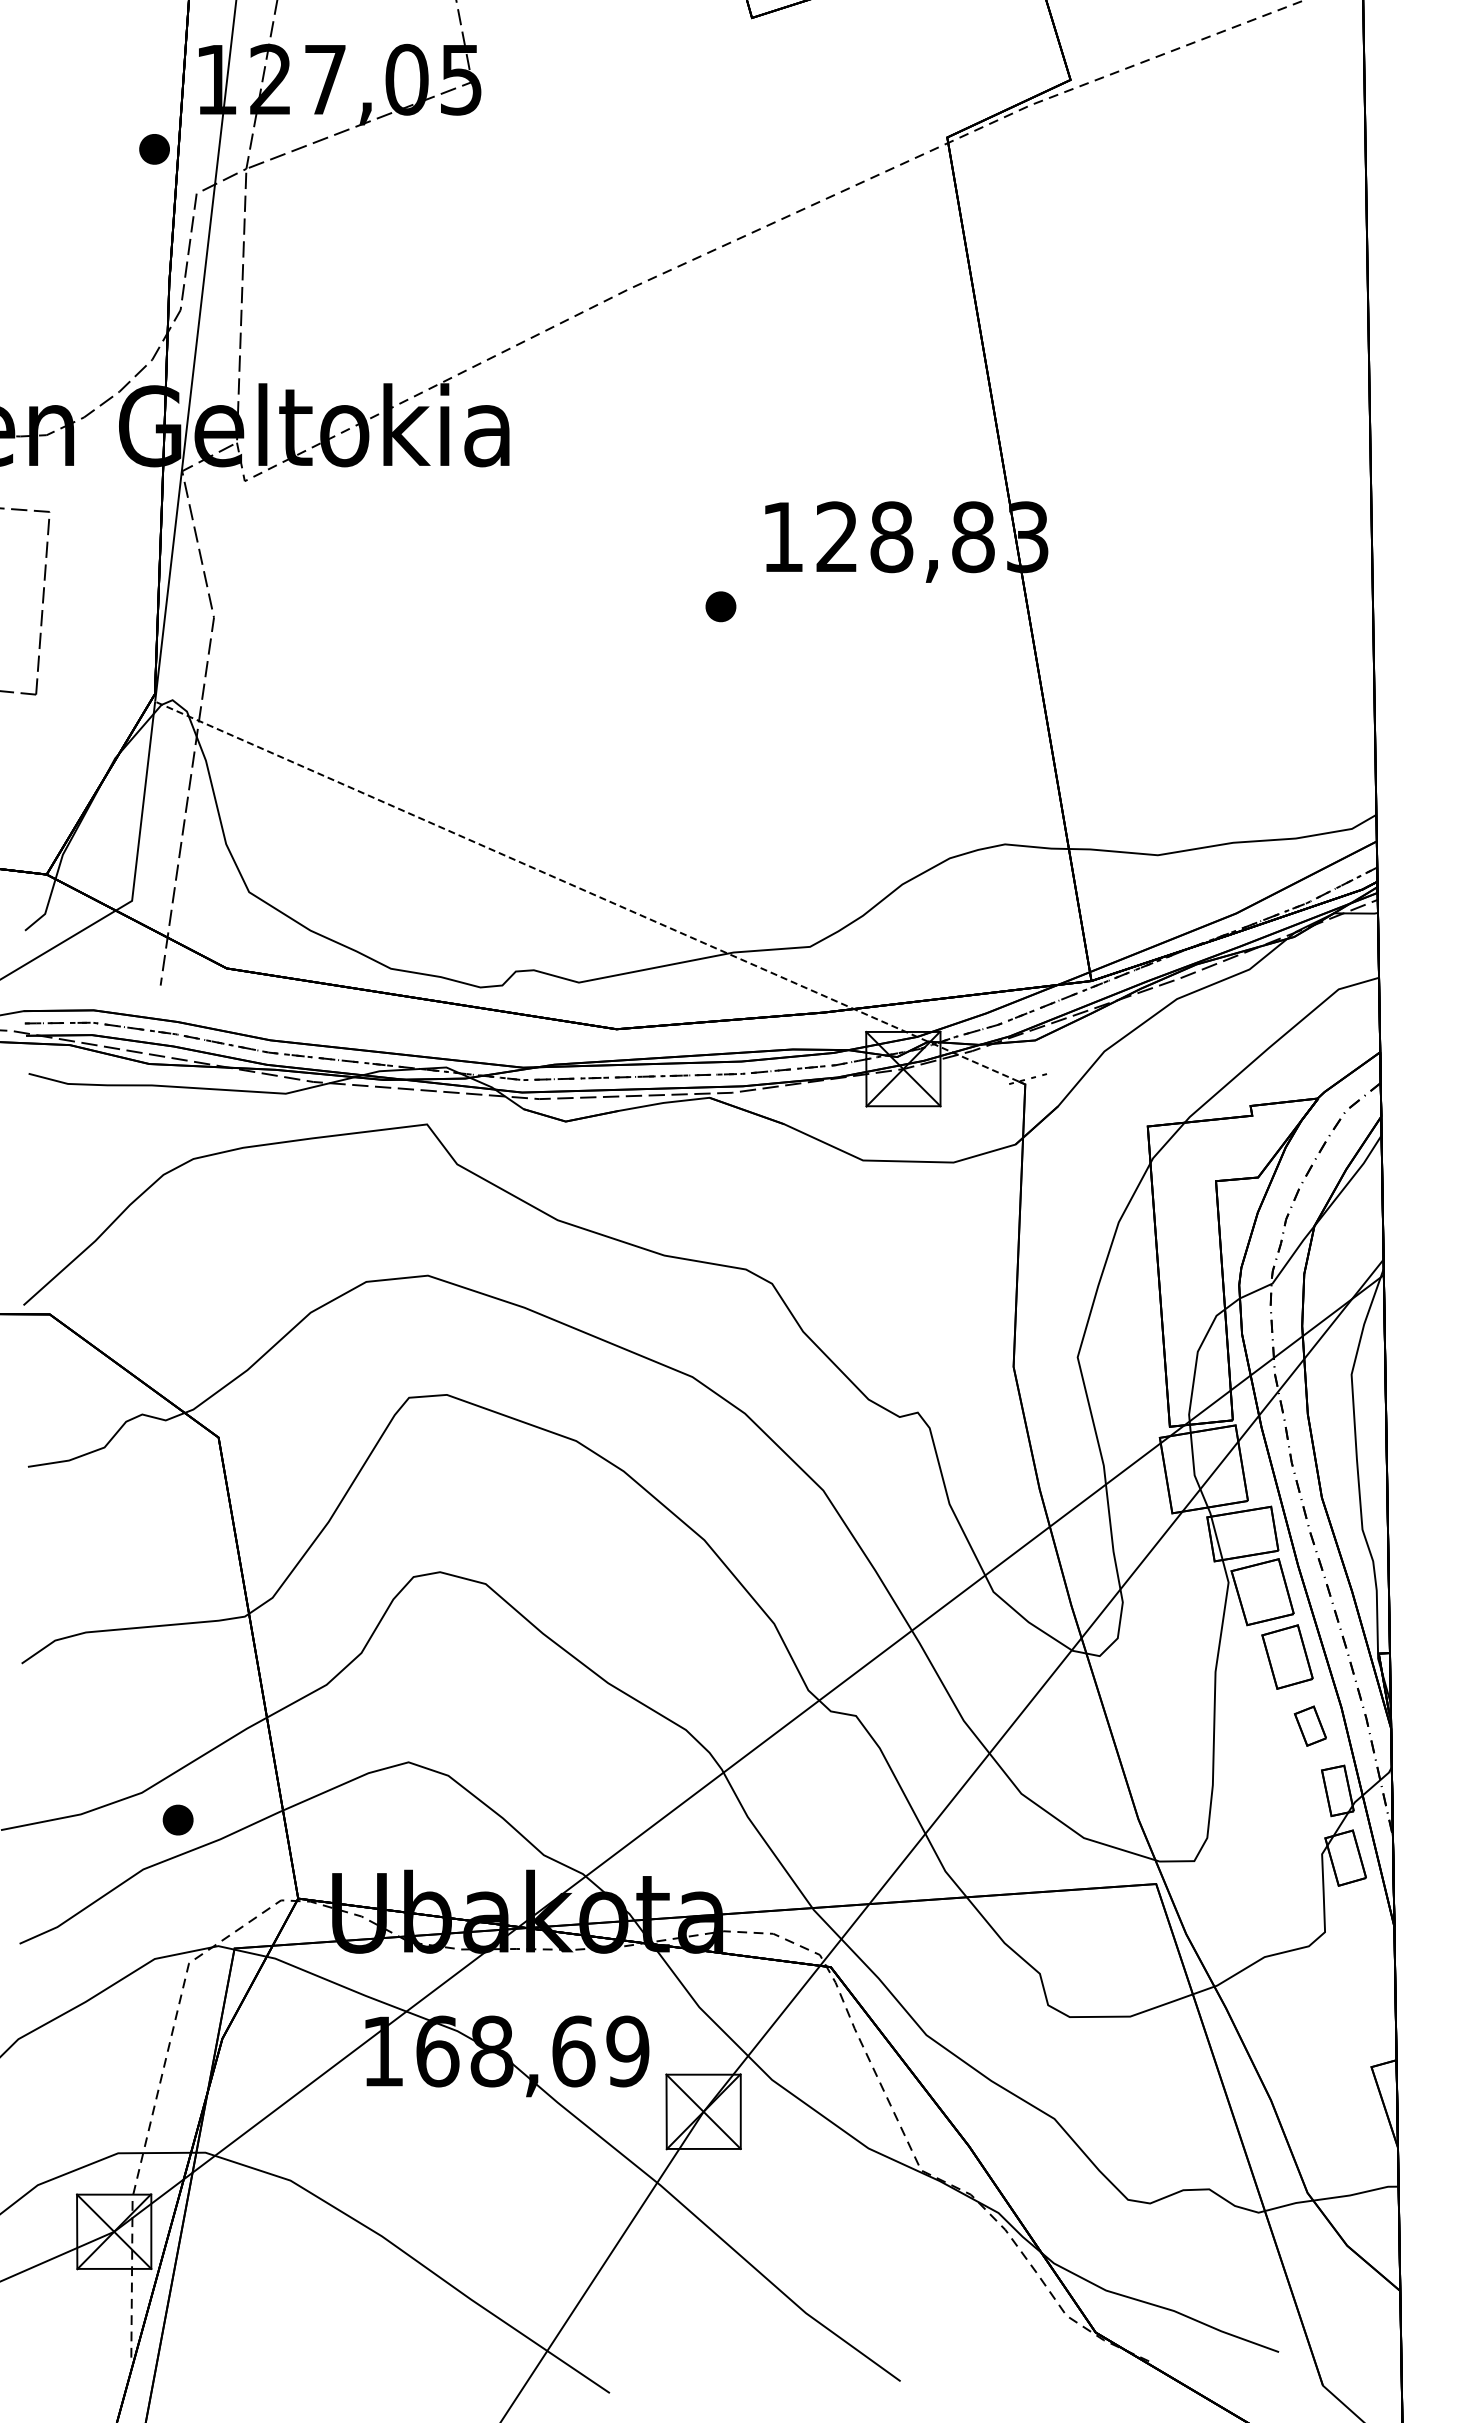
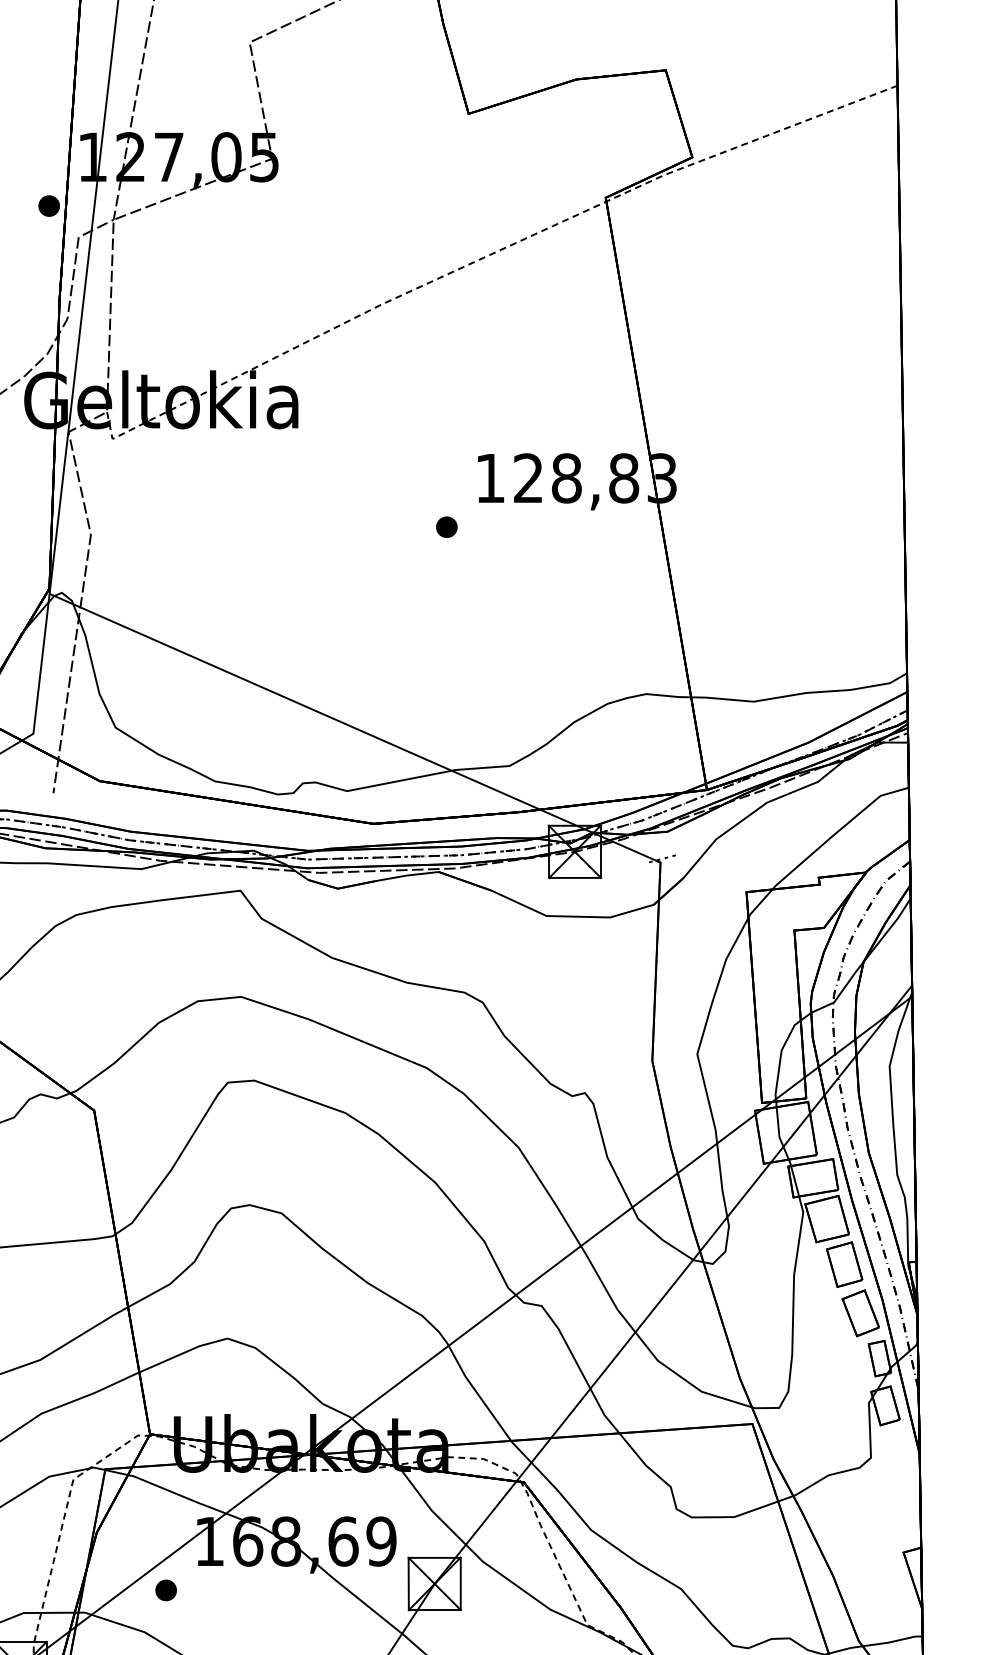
line: (586, 891) -> (352, 727), dashed -> solid
part: (1310, 1725) -> (860, 1312), size x1.67
part: (177, 1819) -> (165, 1590), moved

